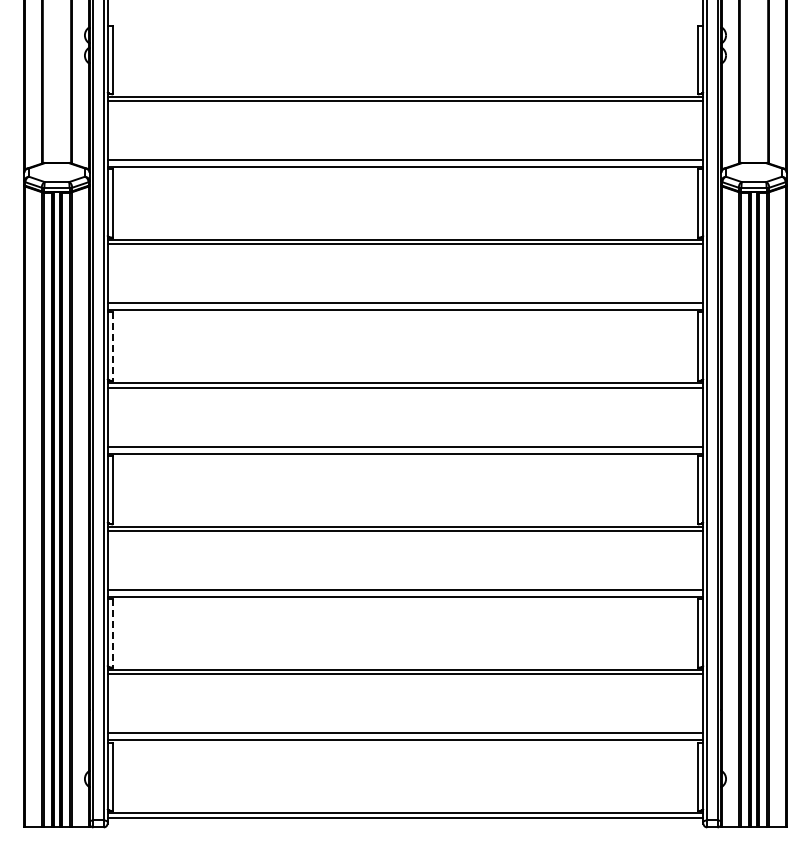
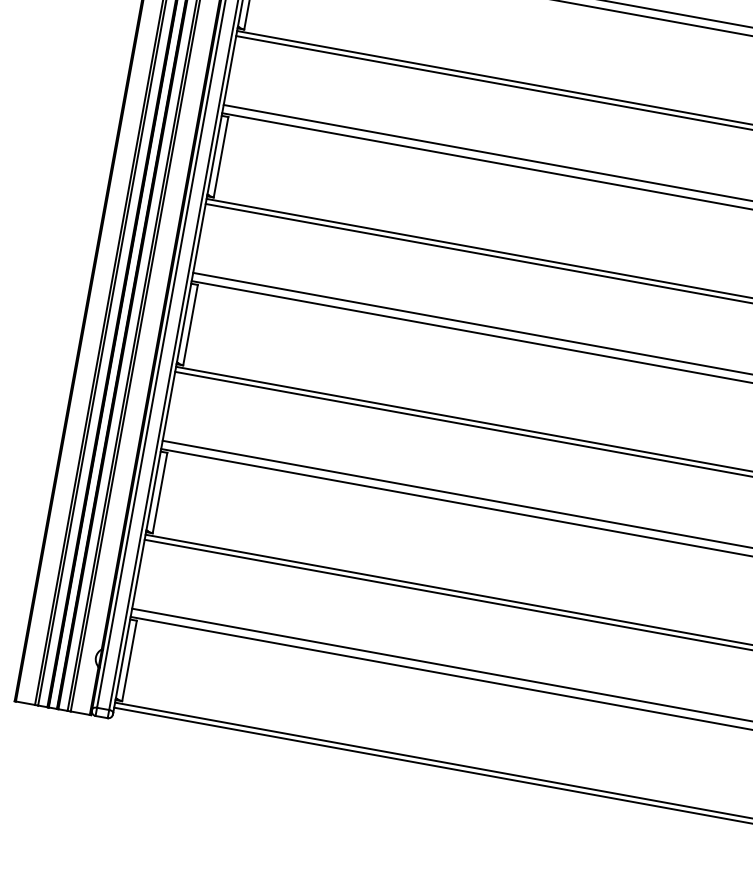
line: (113, 347) -> (221, 158), dashed -> solid
line: (113, 634) -> (160, 494), dashed -> solid

